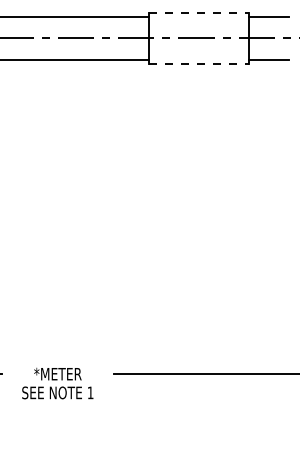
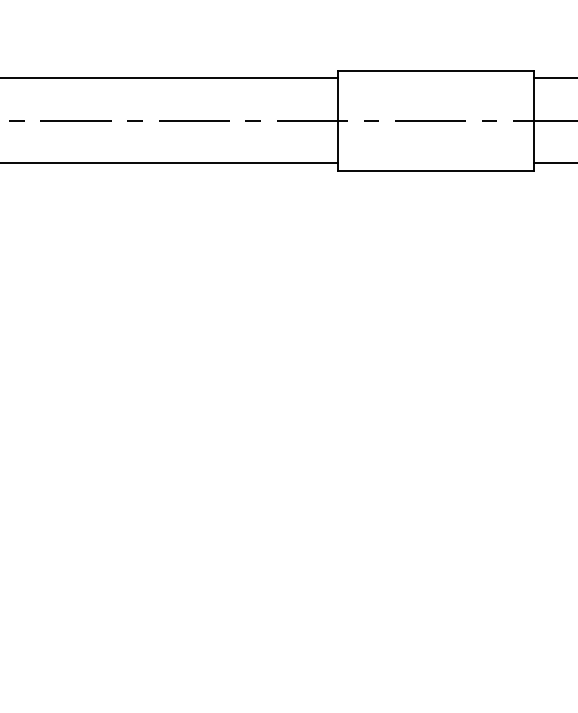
line: (199, 12) -> (436, 69), dashed -> solid
line: (199, 64) -> (436, 171), dashed -> solid

